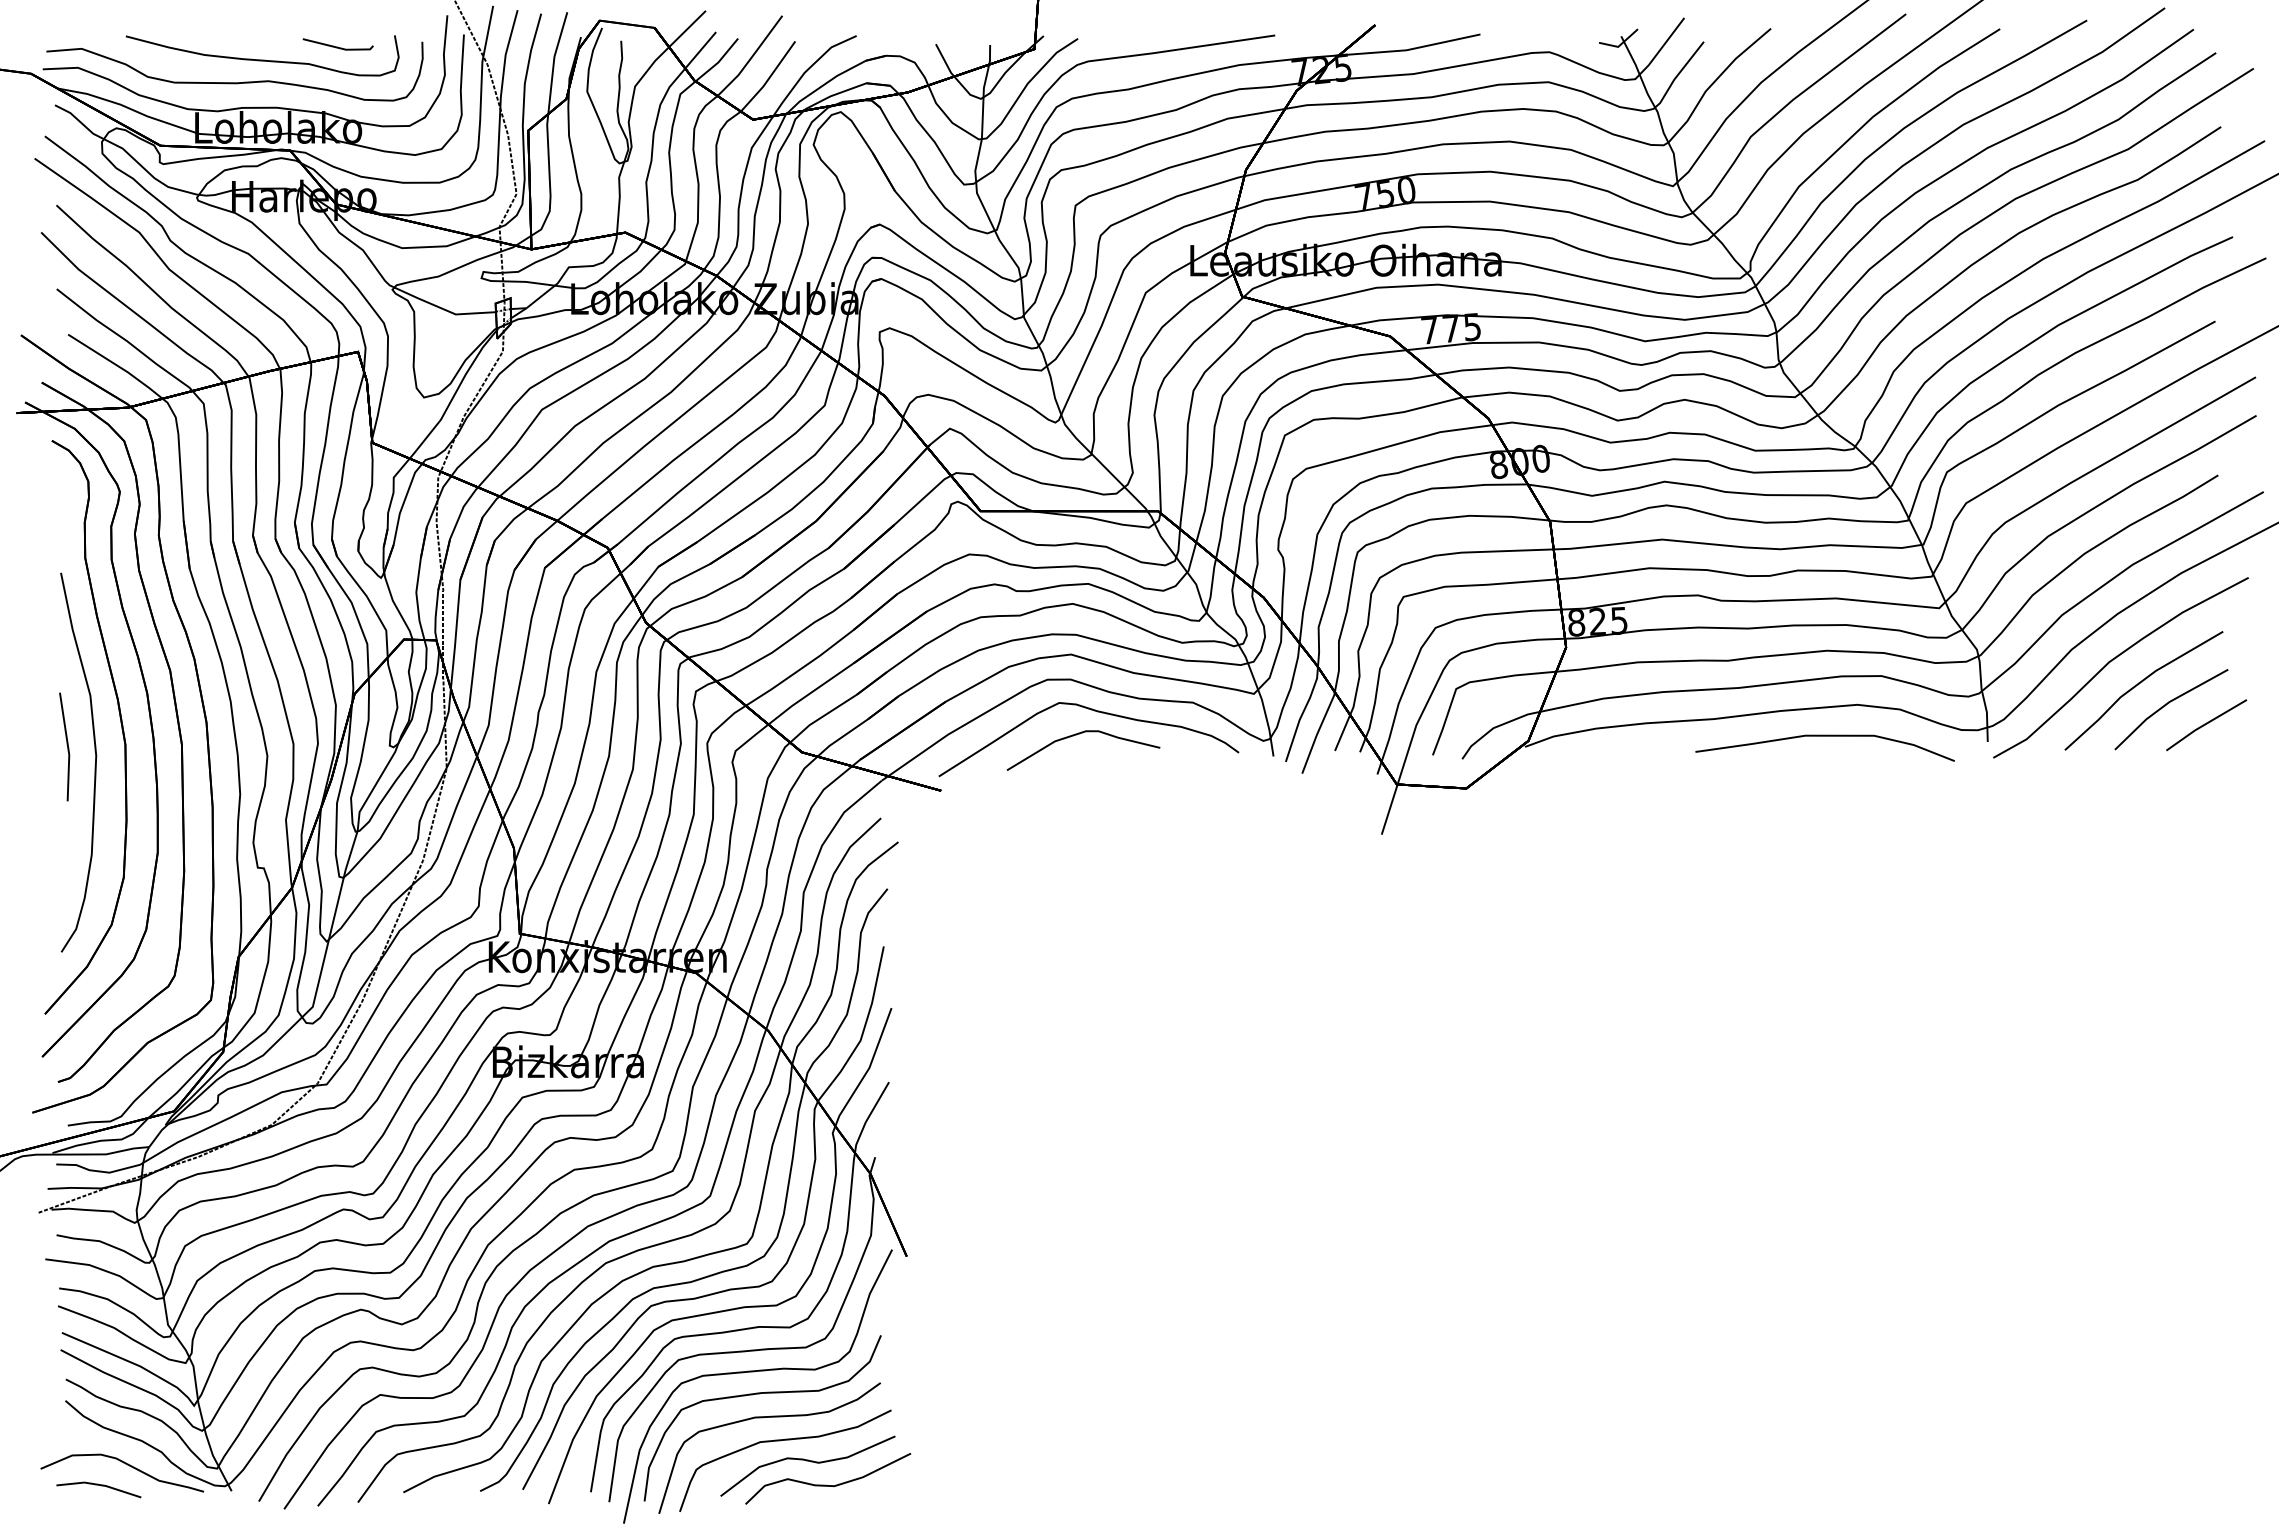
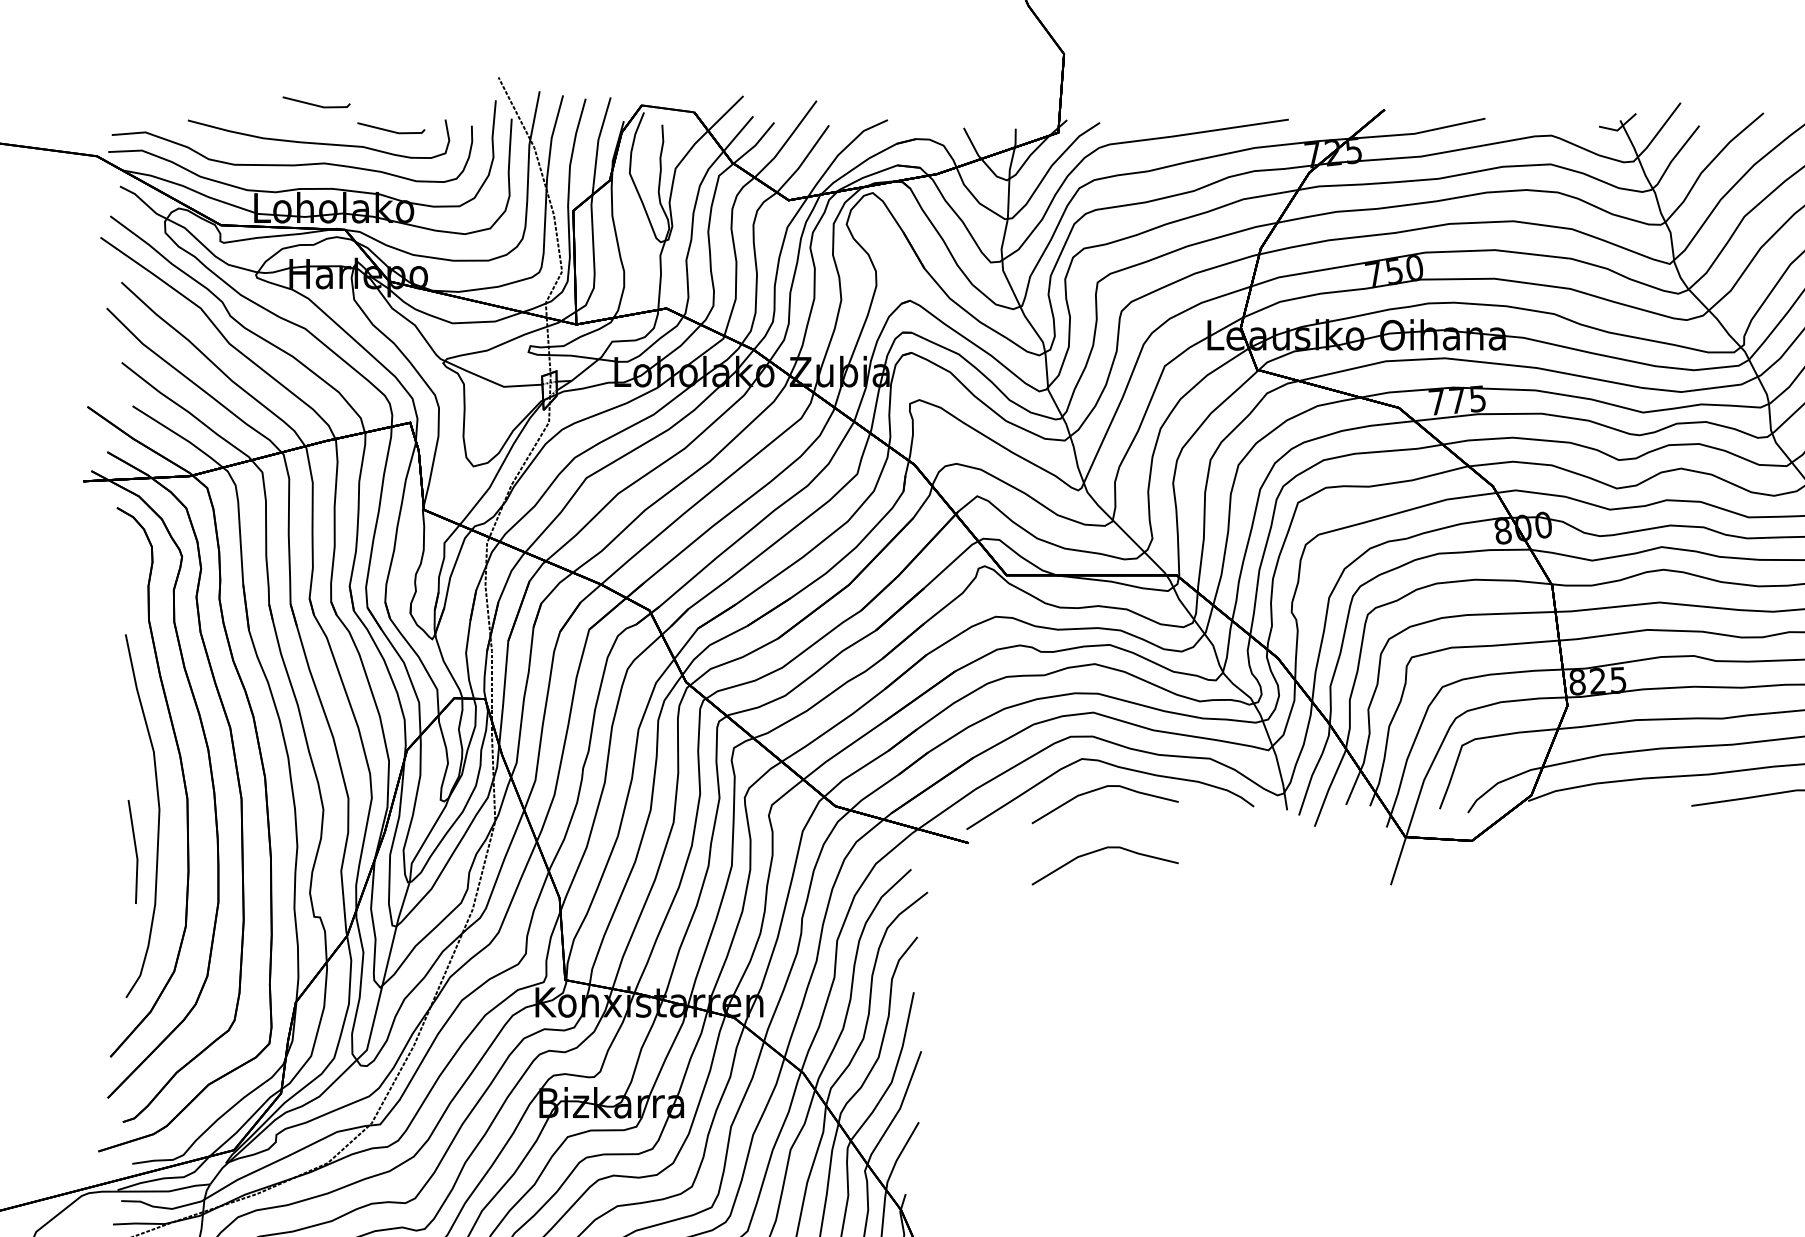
line: (259, 19) -> (315, 104), added
line: (66, 744) -> (134, 849), moved
curve: (1079, 798) -> (1101, 850), added

